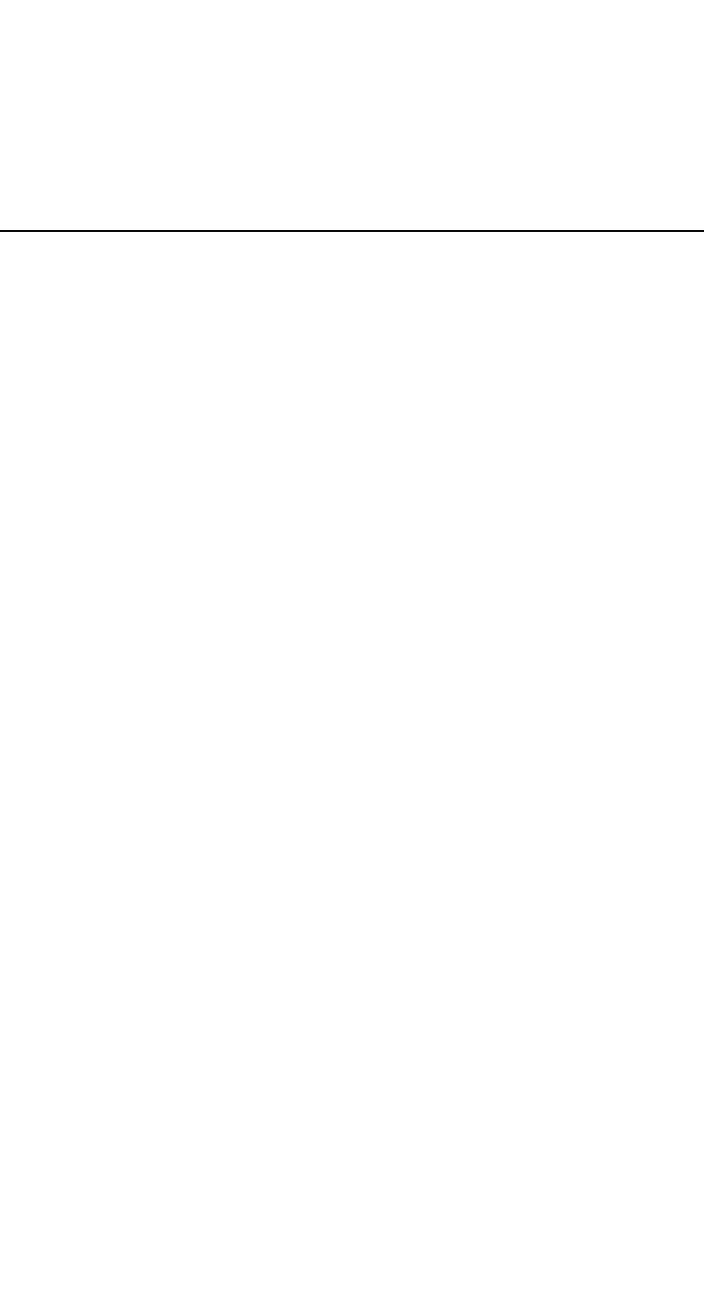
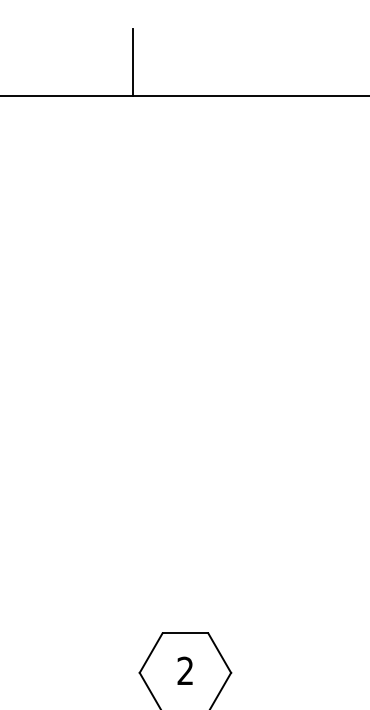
line: (161, 159) -> (132, 62), added

